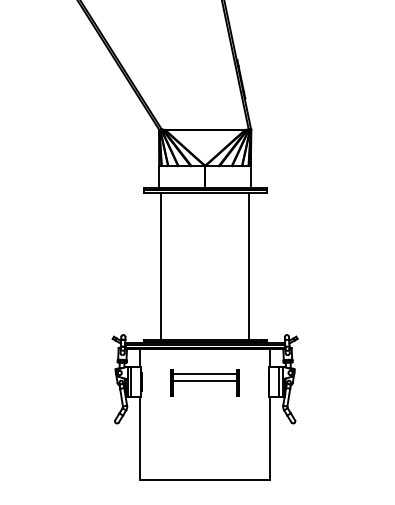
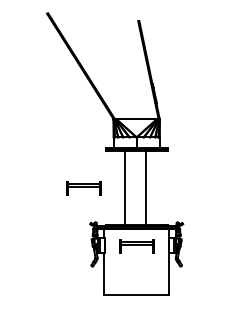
line: (160, 265) -> (124, 187), moved
line: (248, 265) -> (145, 187), moved
part: (99, 267) -> (83, 188), added

